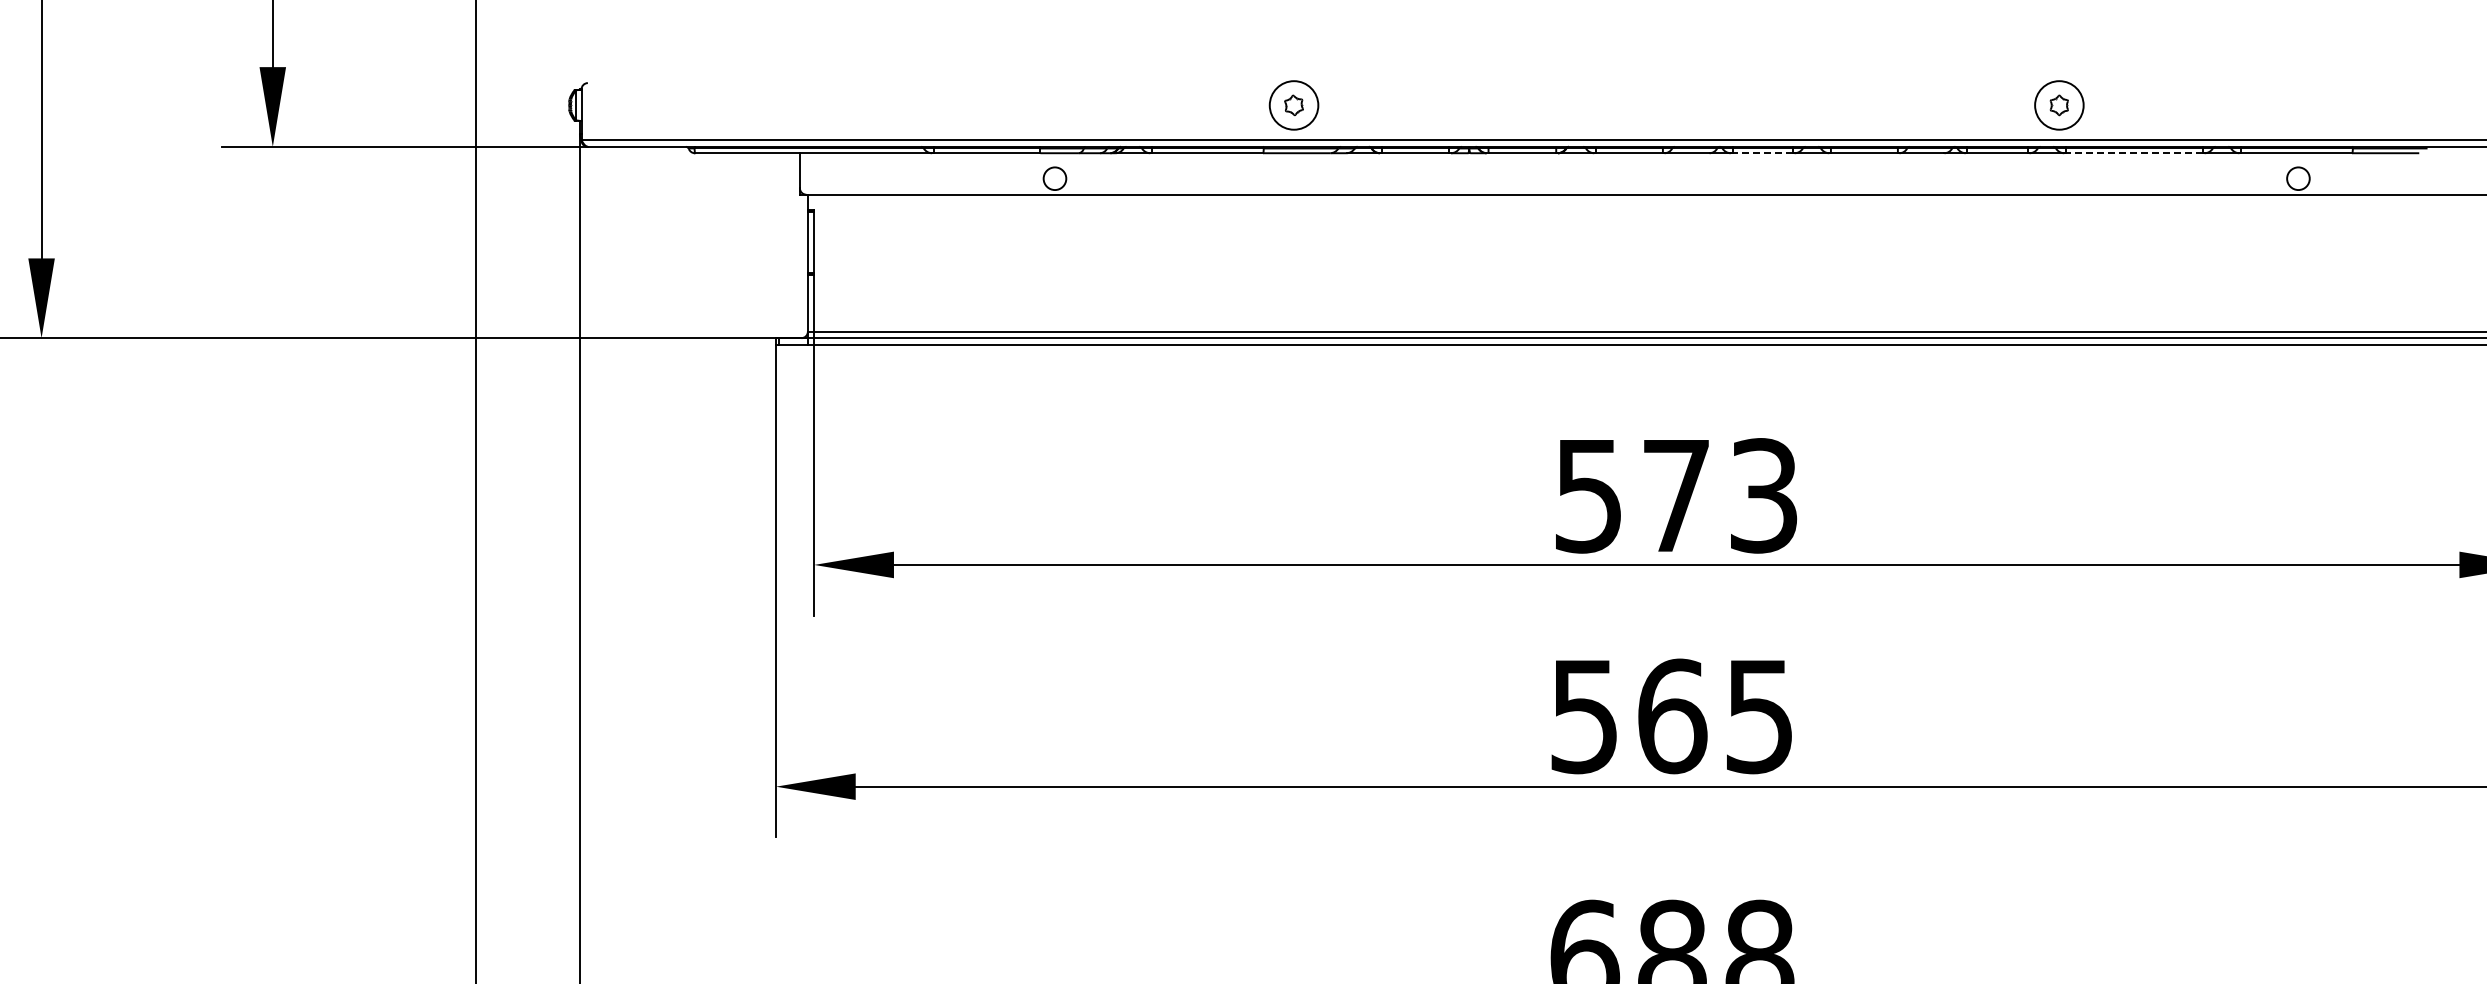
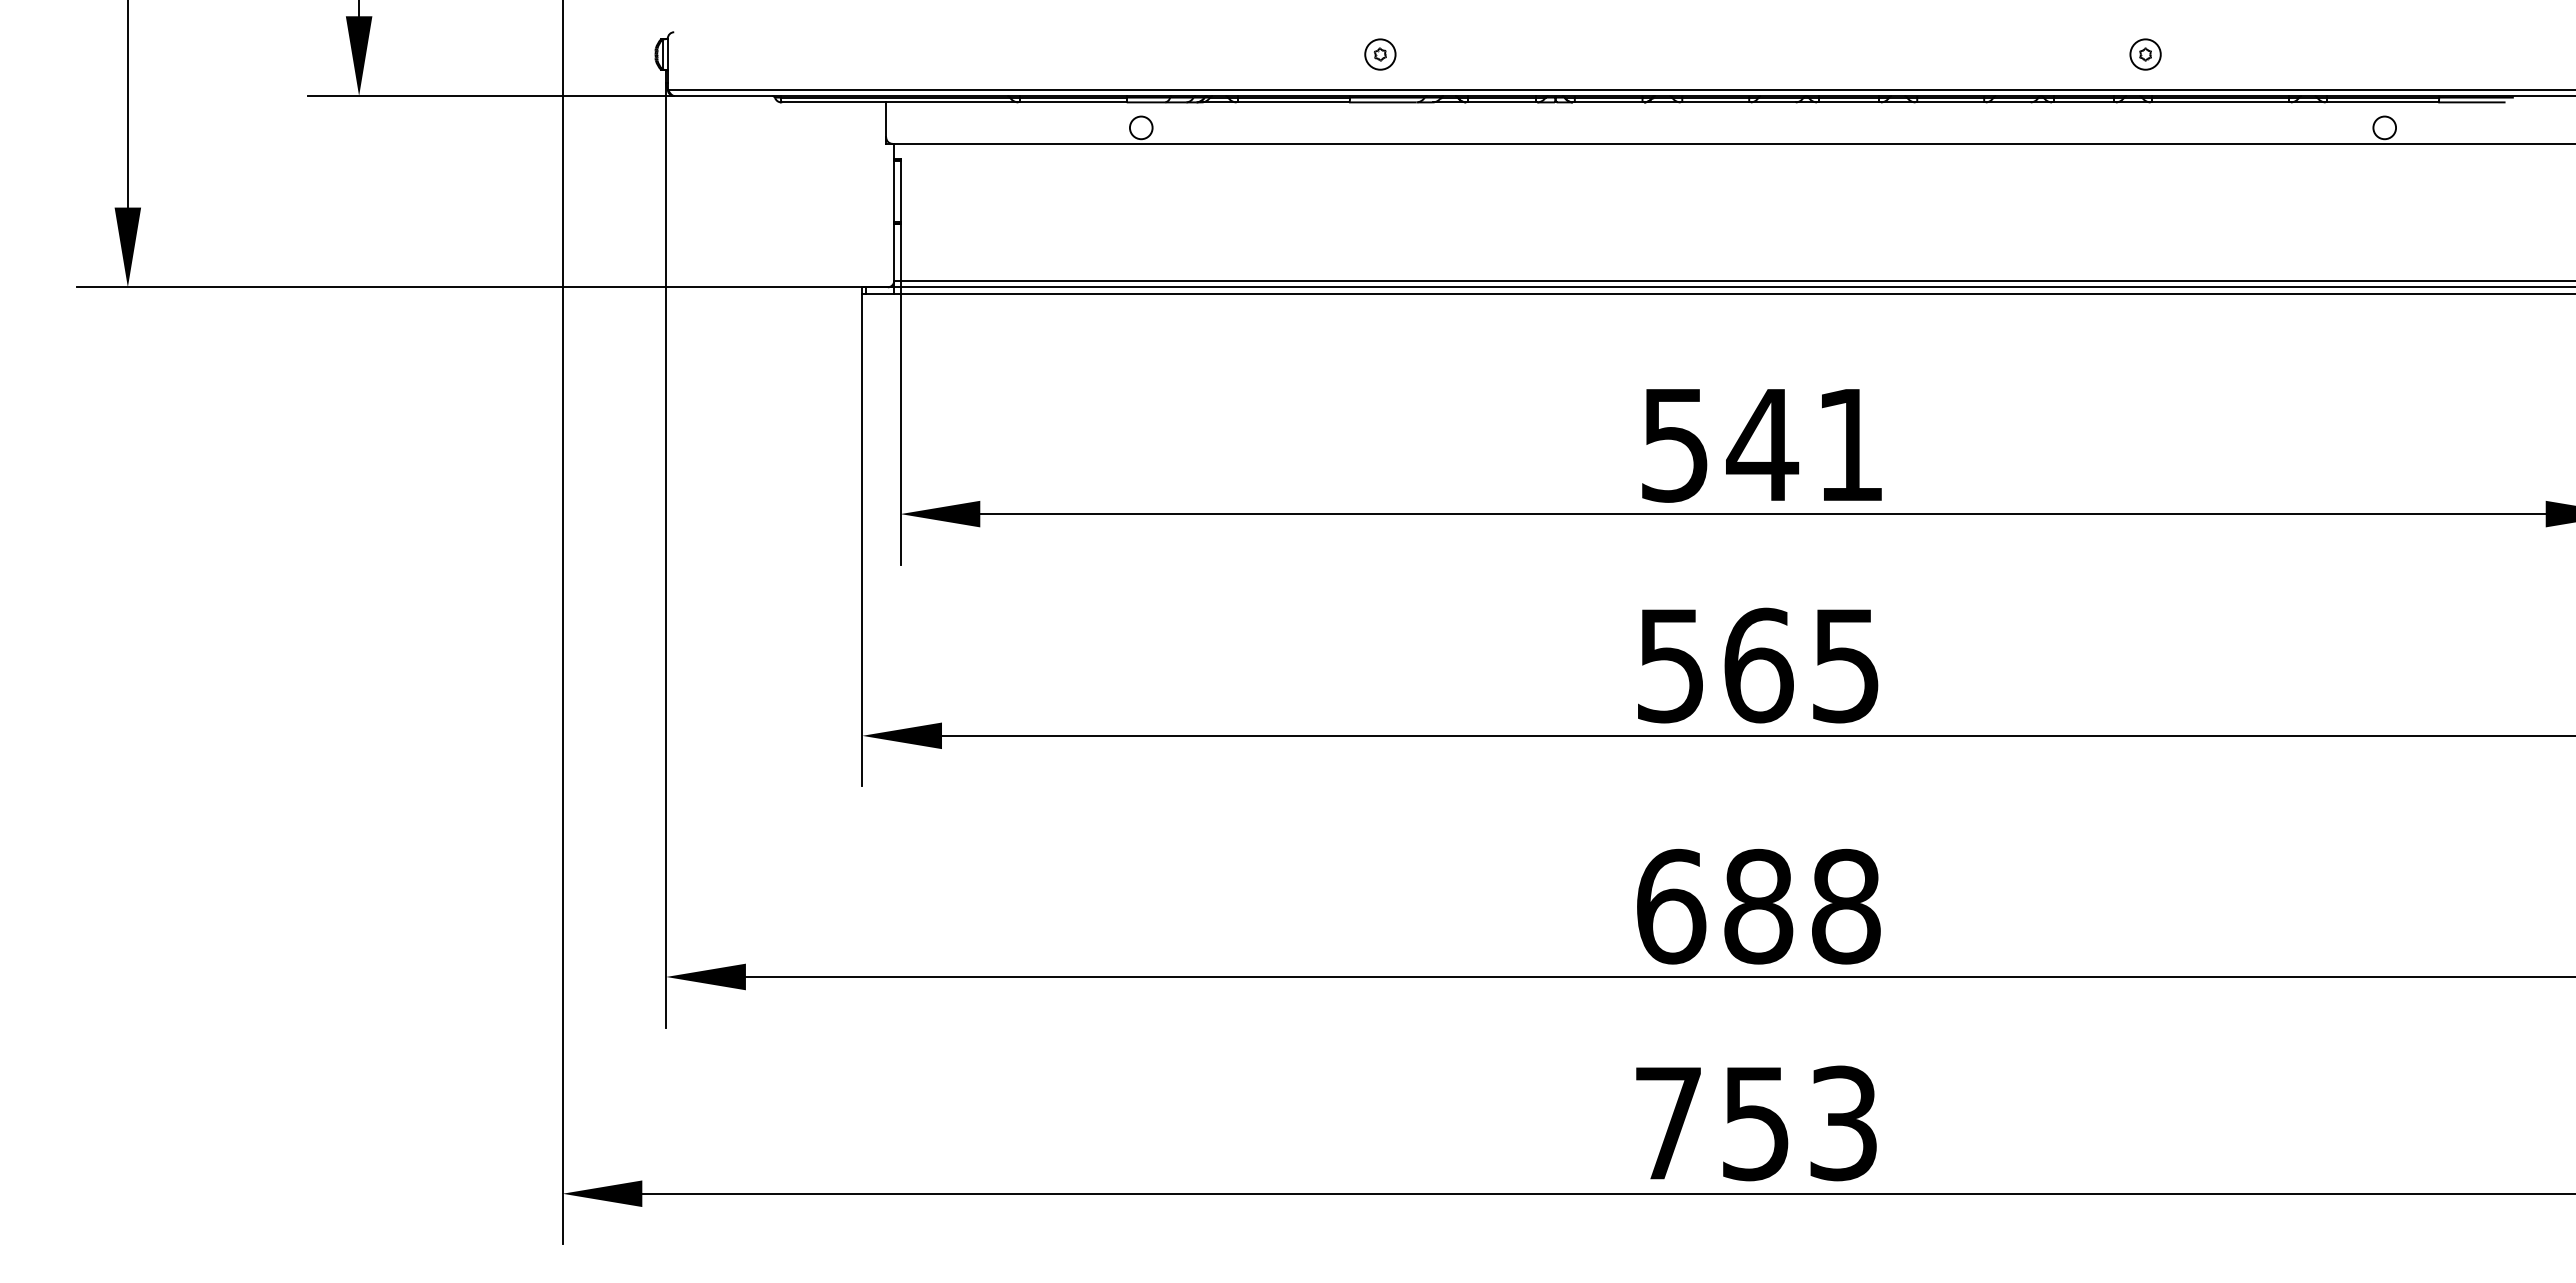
part: (1294, 105) -> (1380, 54), size x0.62
part: (2059, 105) -> (2145, 54), size x0.62
line: (1762, 153) -> (1848, 102), dashed -> solid
line: (2134, 153) -> (2220, 102), dashed -> solid
text: (1718, 495) -> (1804, 444), 573 -> 541

